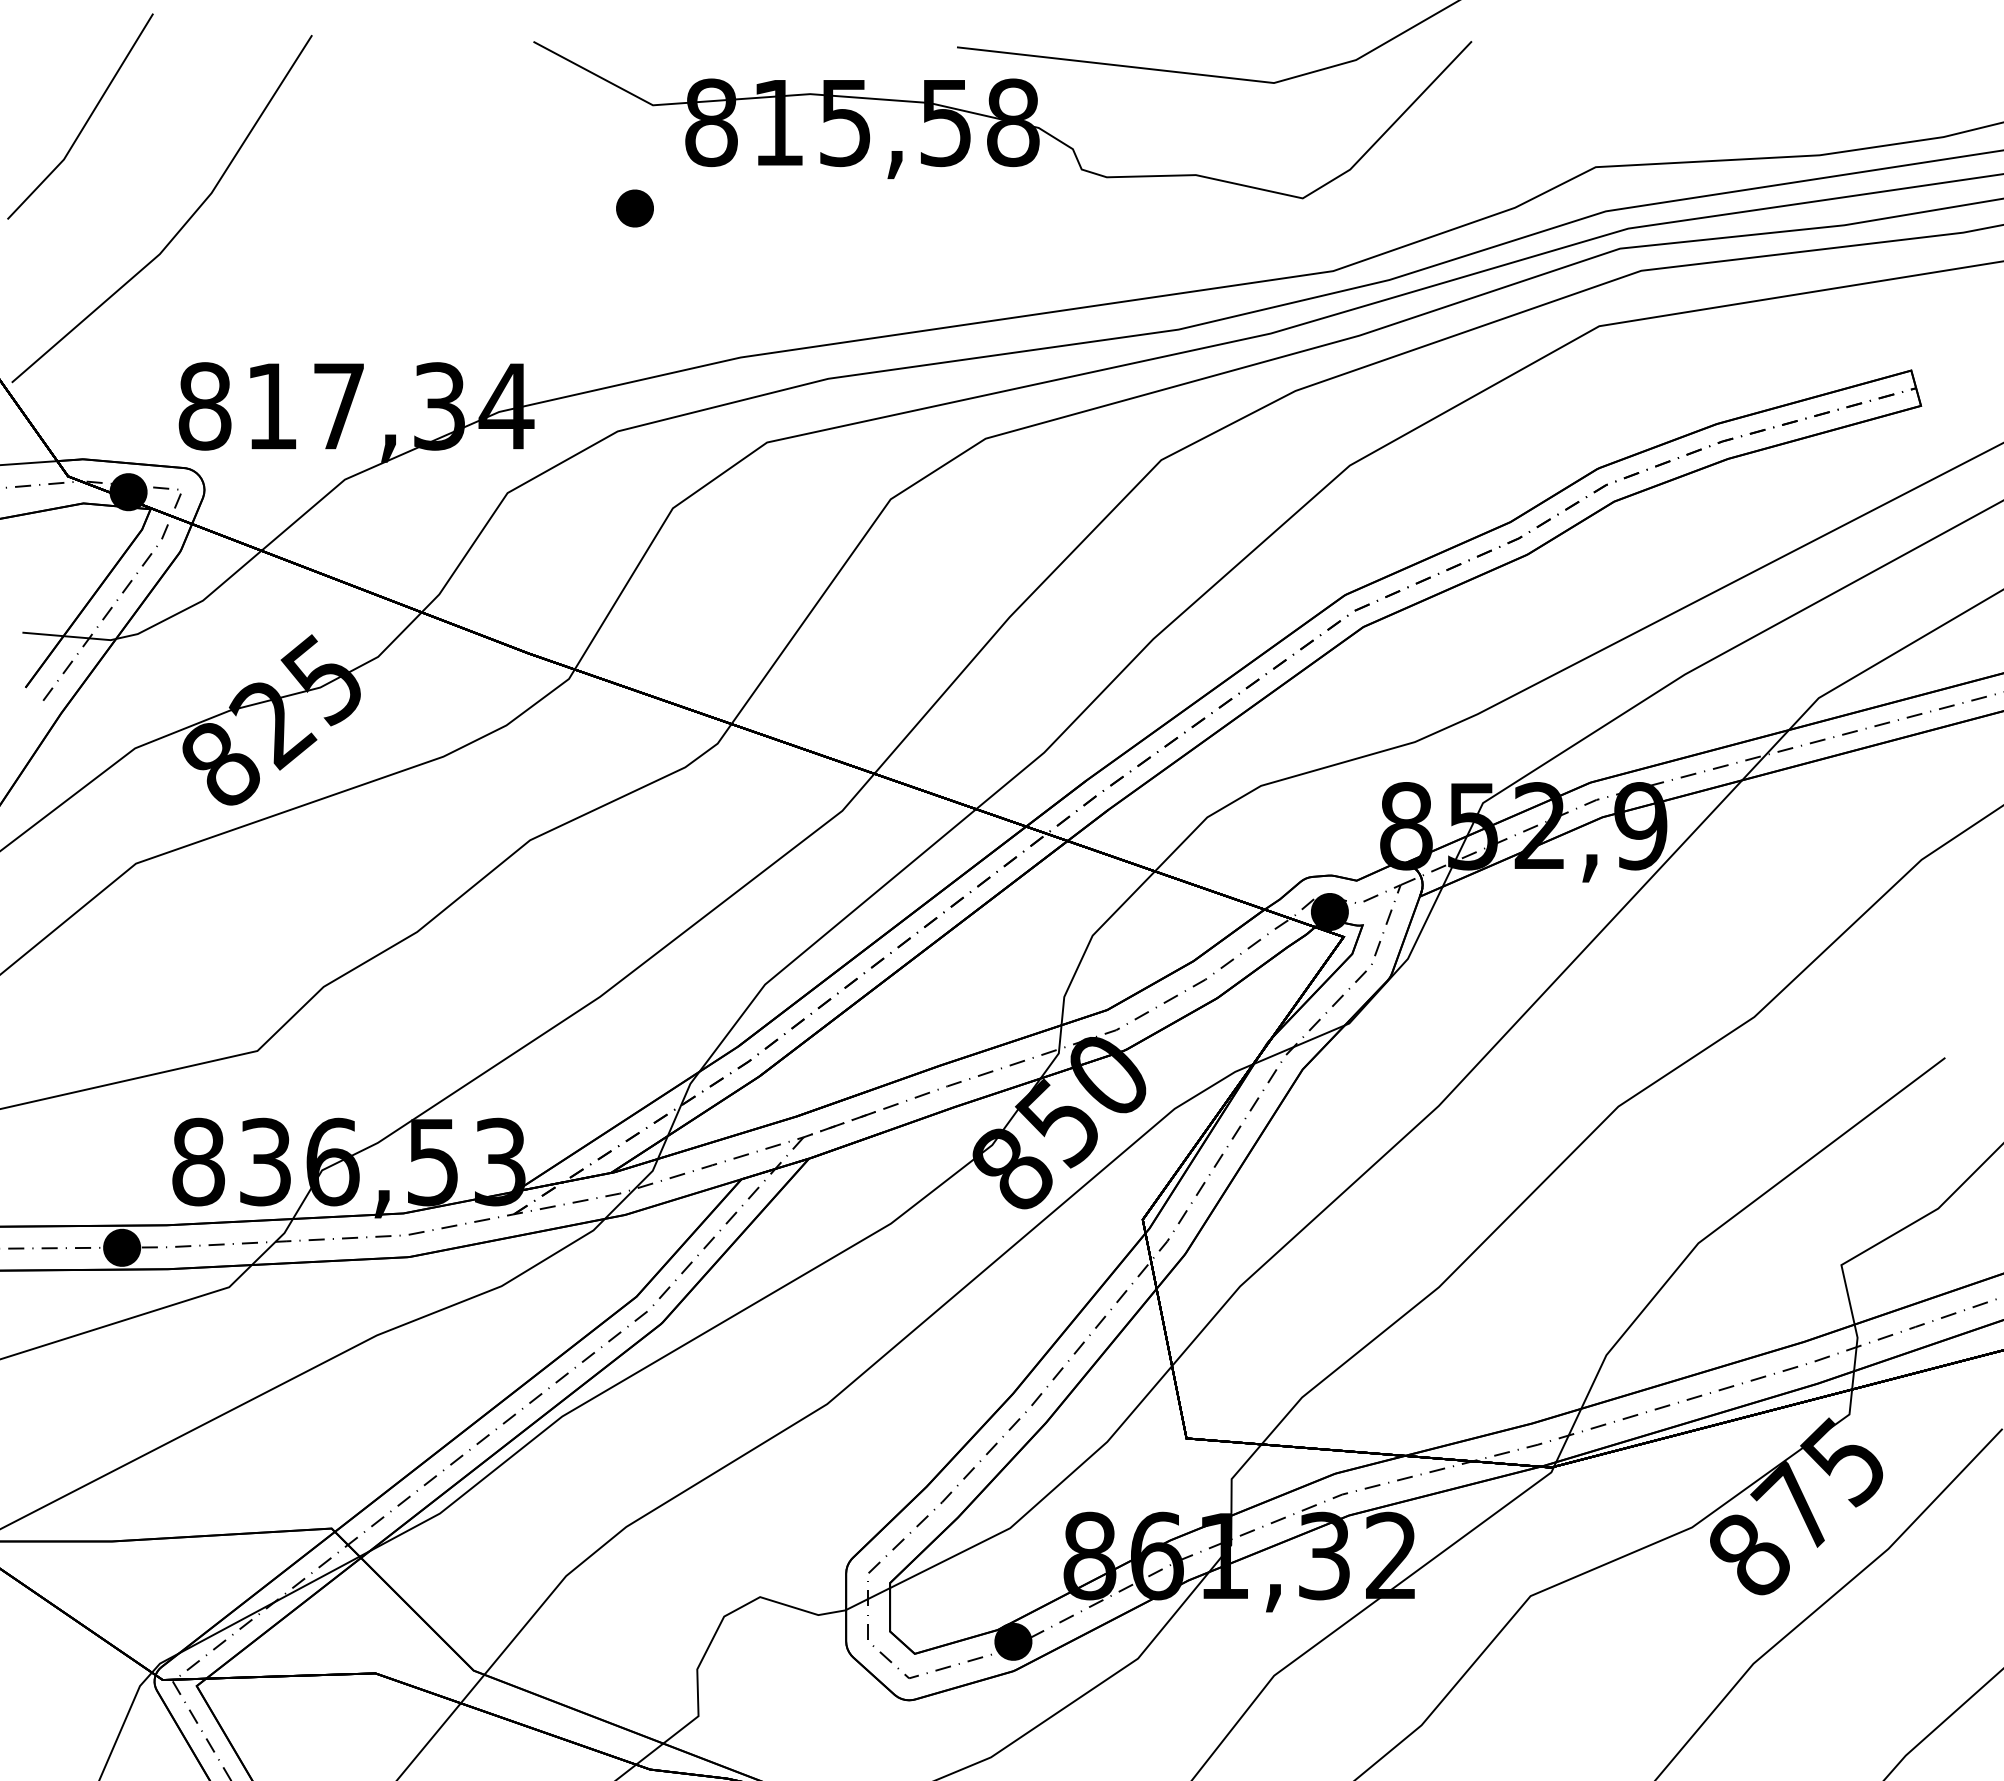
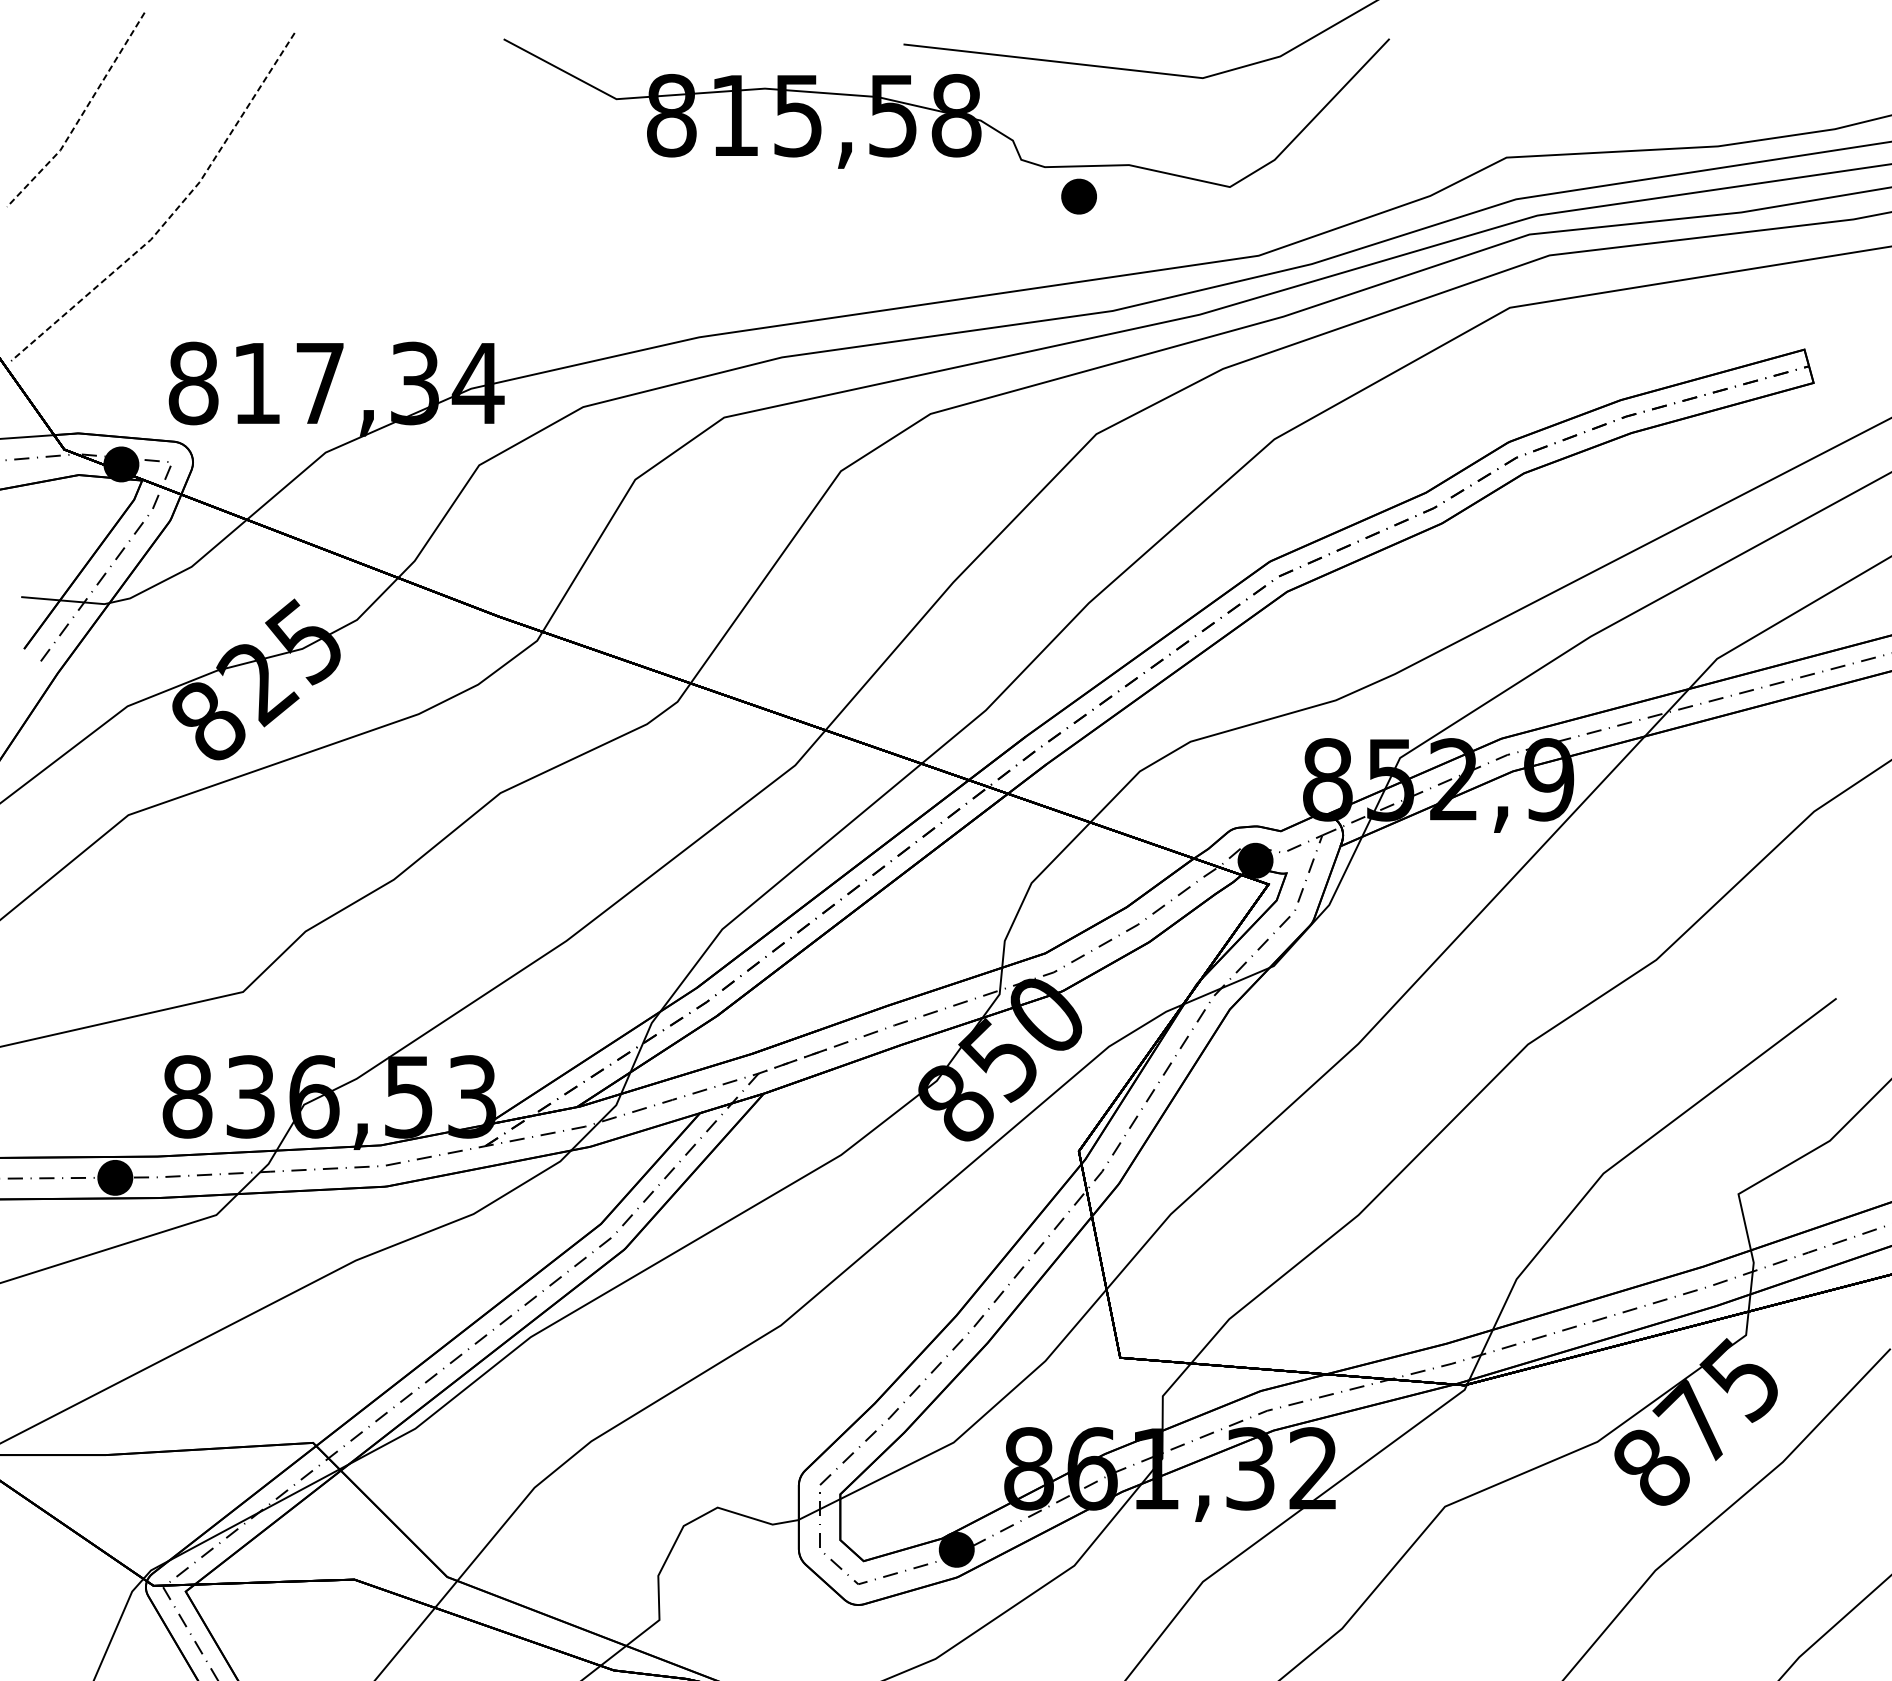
line: (86, 122) -> (81, 115), solid -> dashed
part: (634, 208) -> (1078, 196), moved
line: (182, 227) -> (172, 214), solid -> dashed

